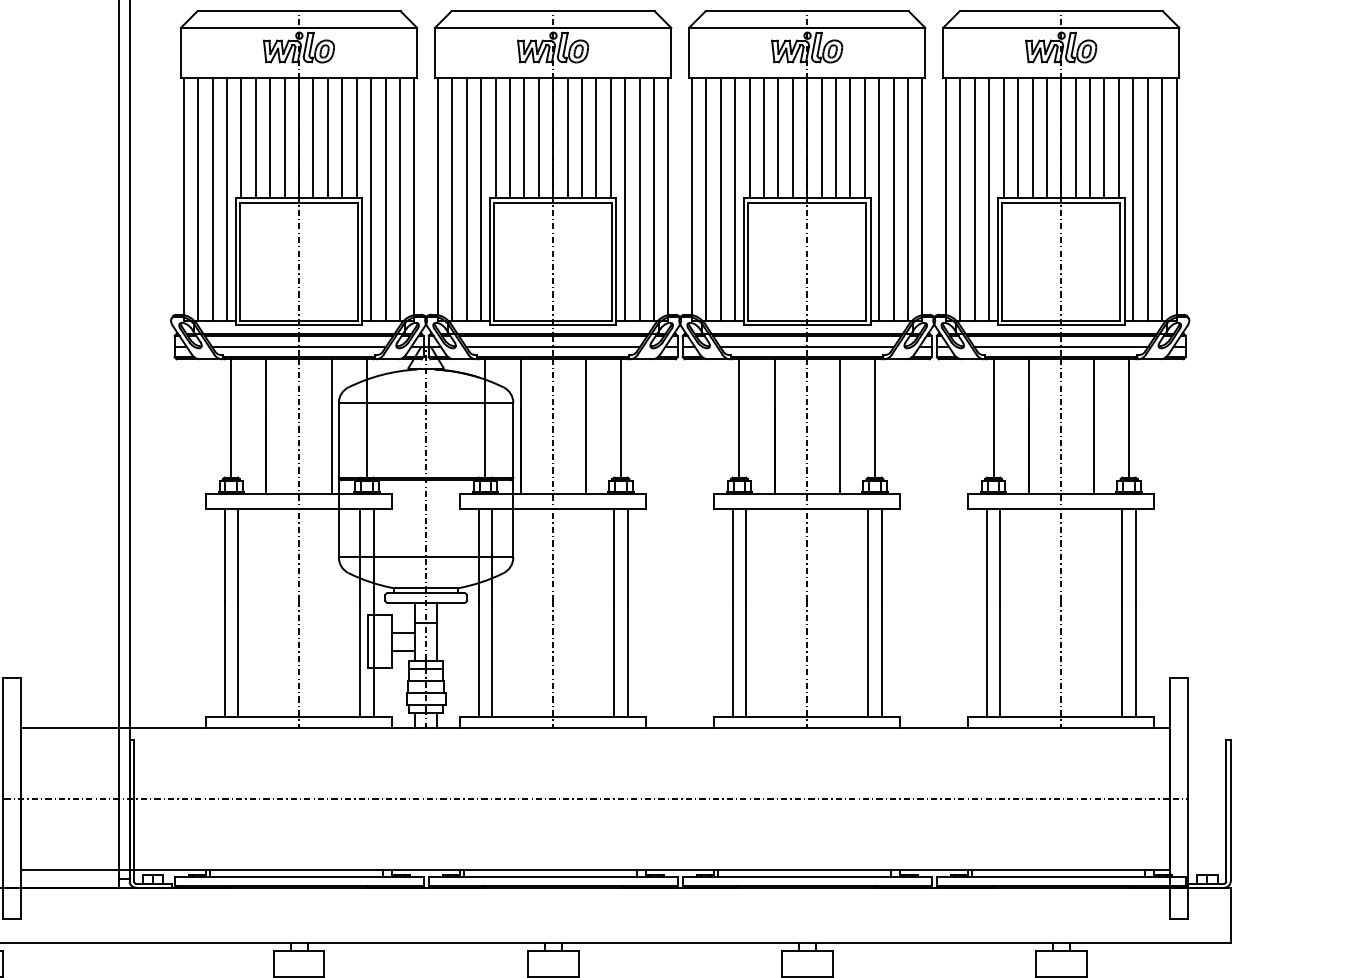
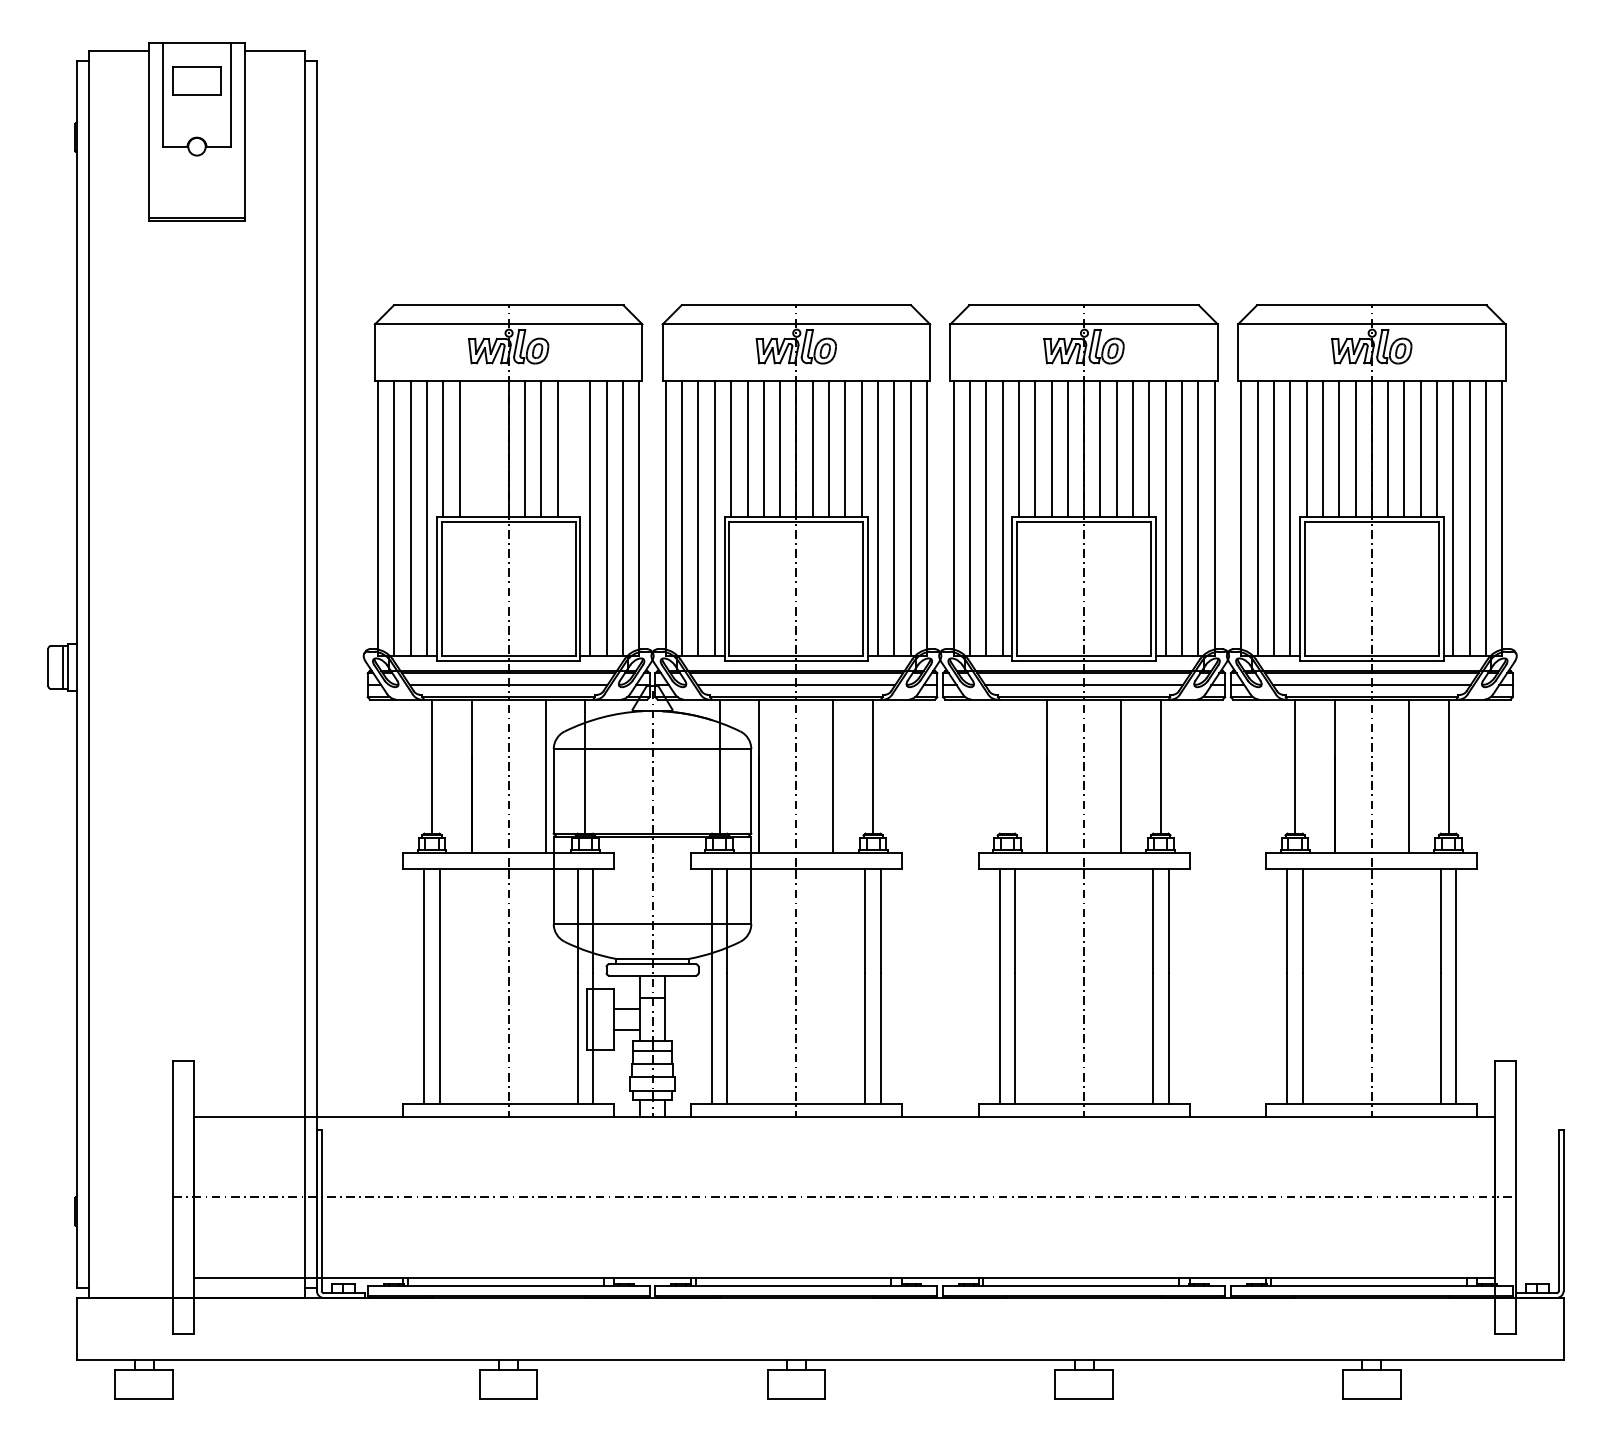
line: (270, 138) -> (476, 449), removed
line: (284, 138) -> (492, 449), removed
line: (356, 138) -> (573, 449), removed
line: (739, 418) -> (1007, 766), removed

